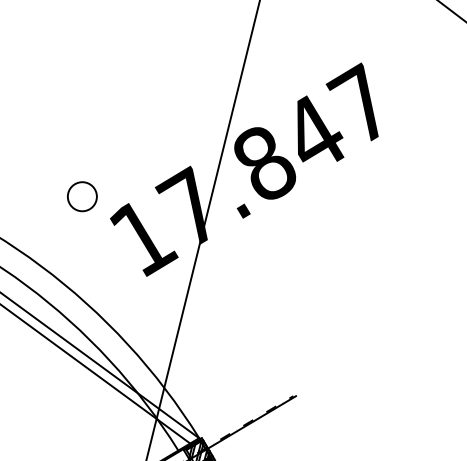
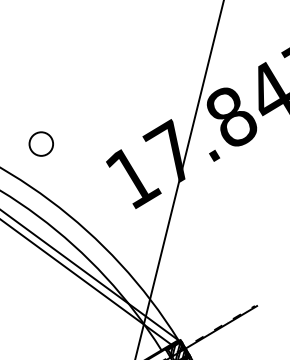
circle: (82, 196) -> (41, 143), moved

